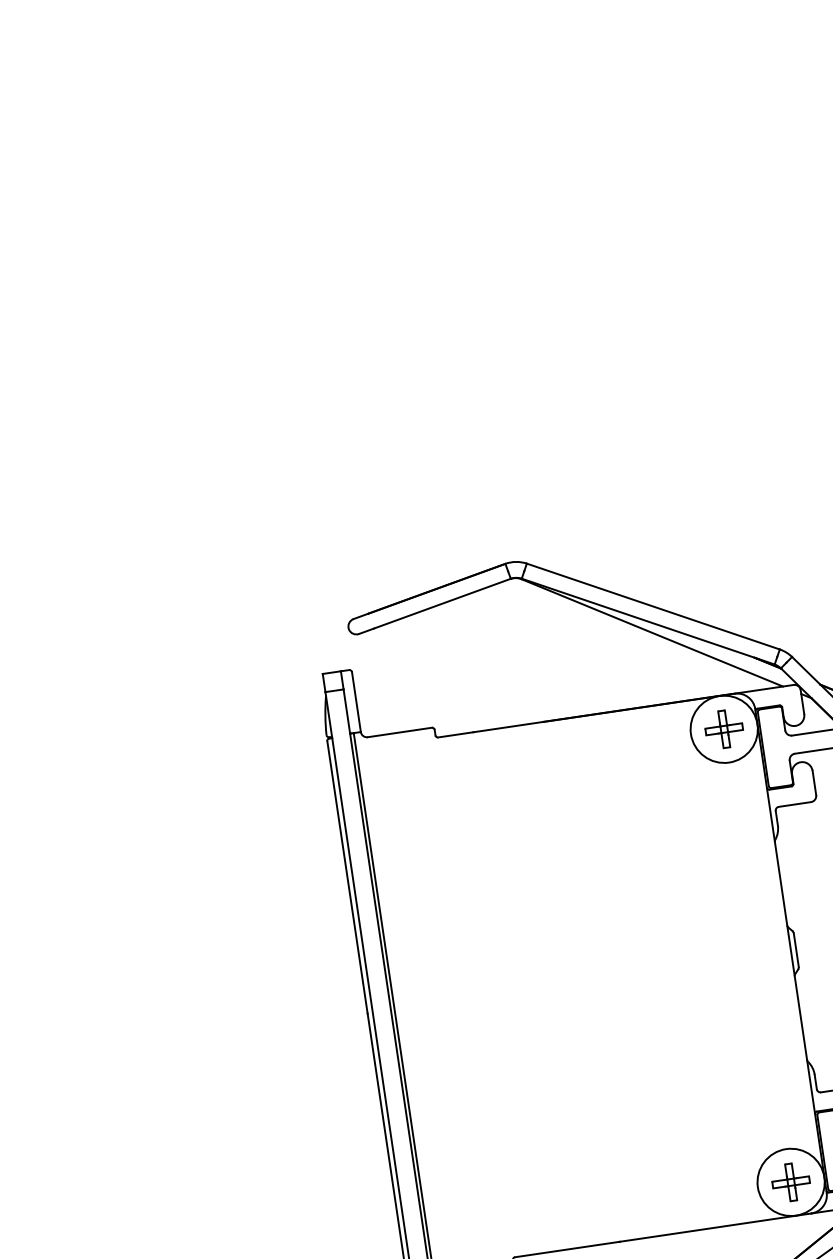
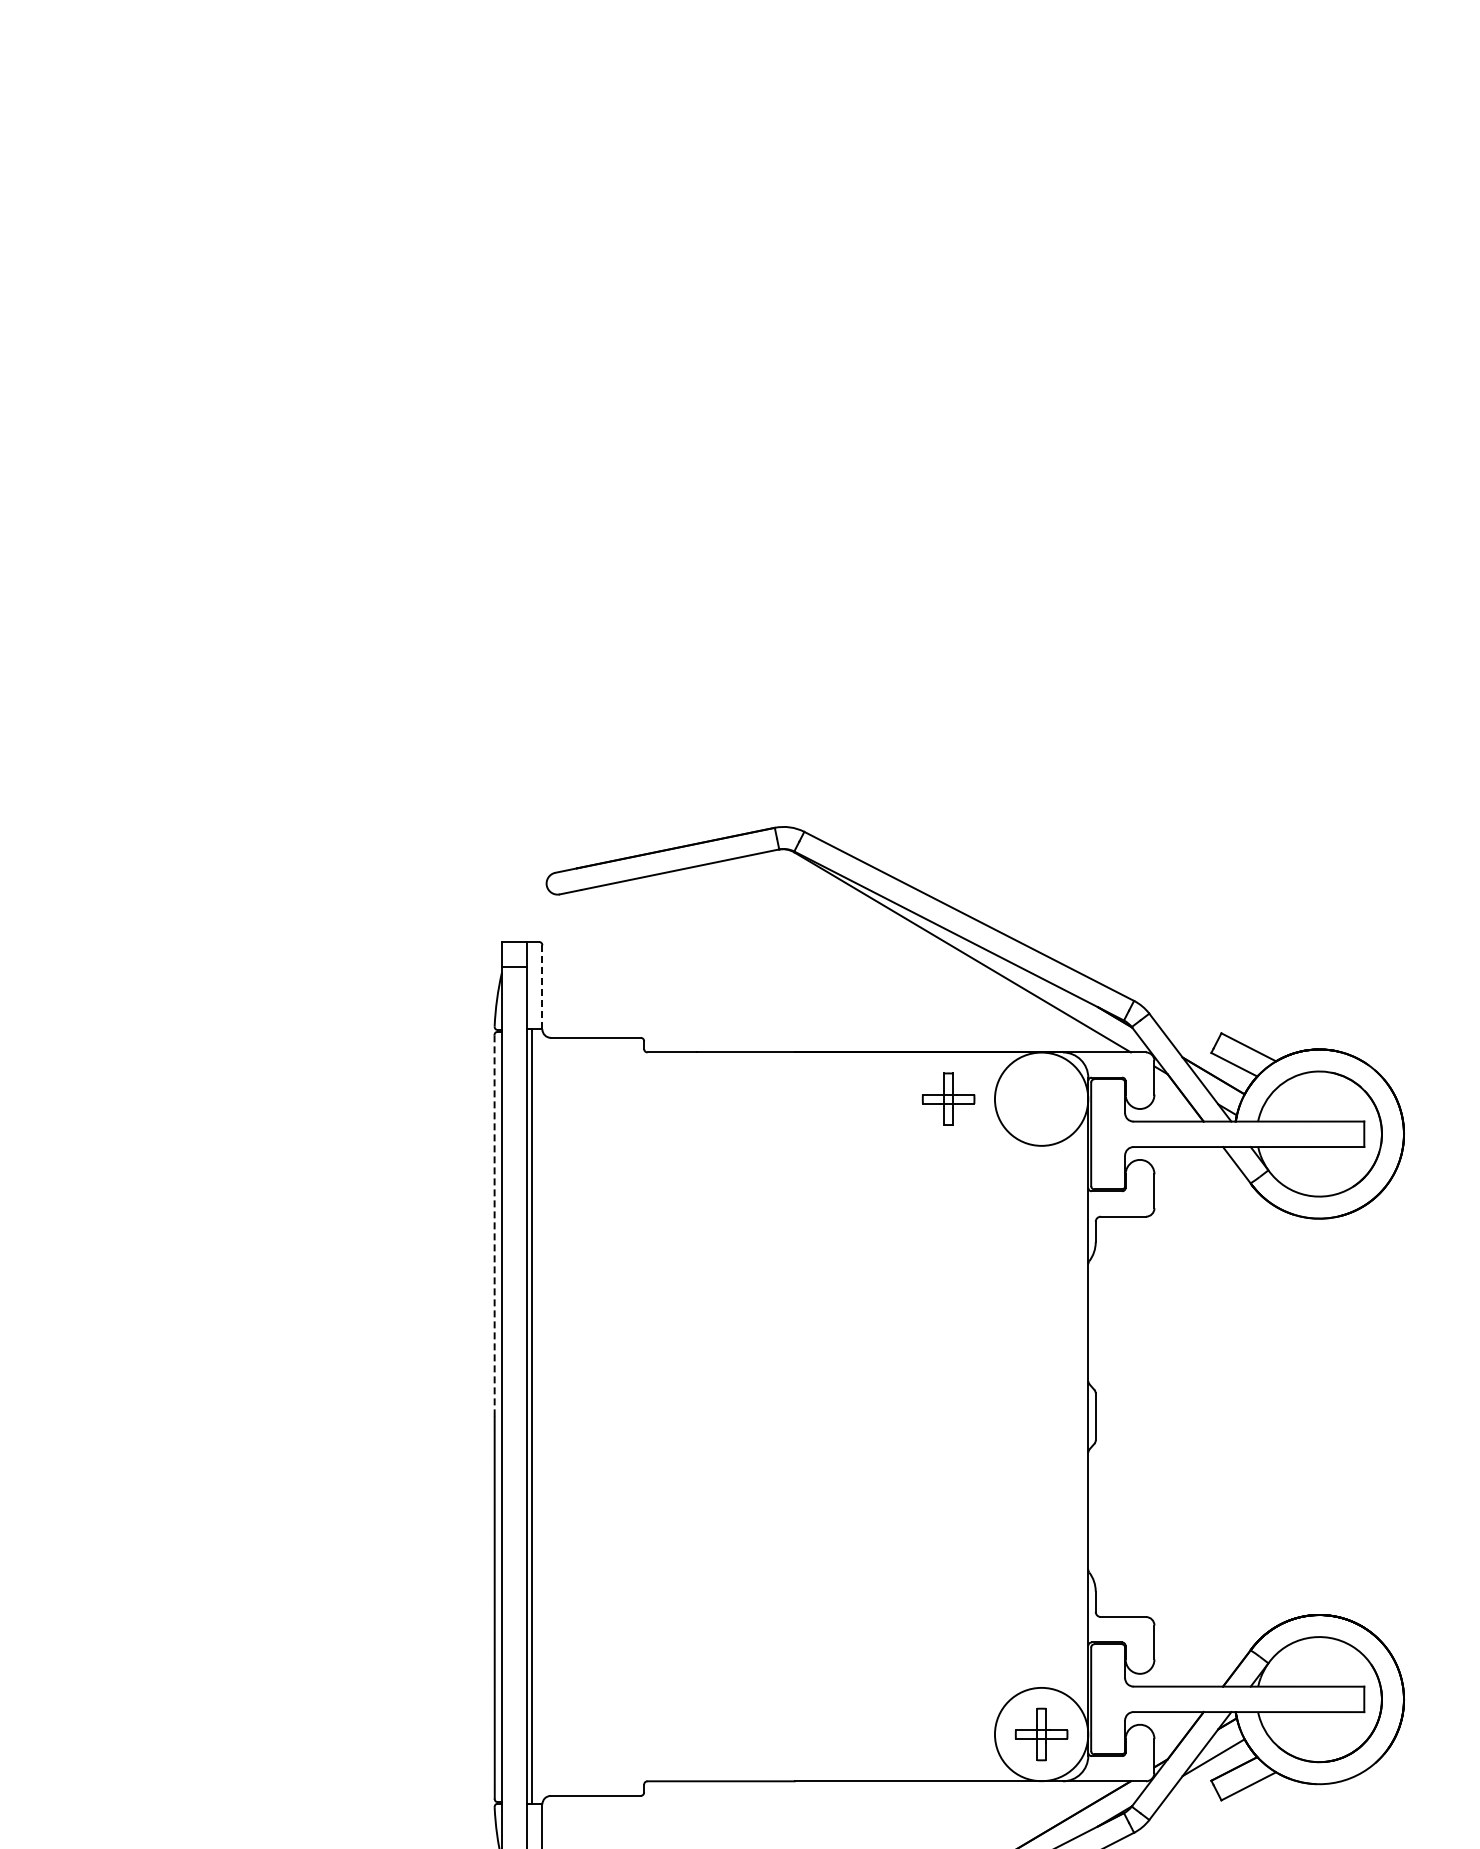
line: (356, 702) -> (542, 987), solid -> dashed
part: (724, 728) -> (948, 1098), moved
line: (347, 877) -> (494, 1226), solid -> dashed

